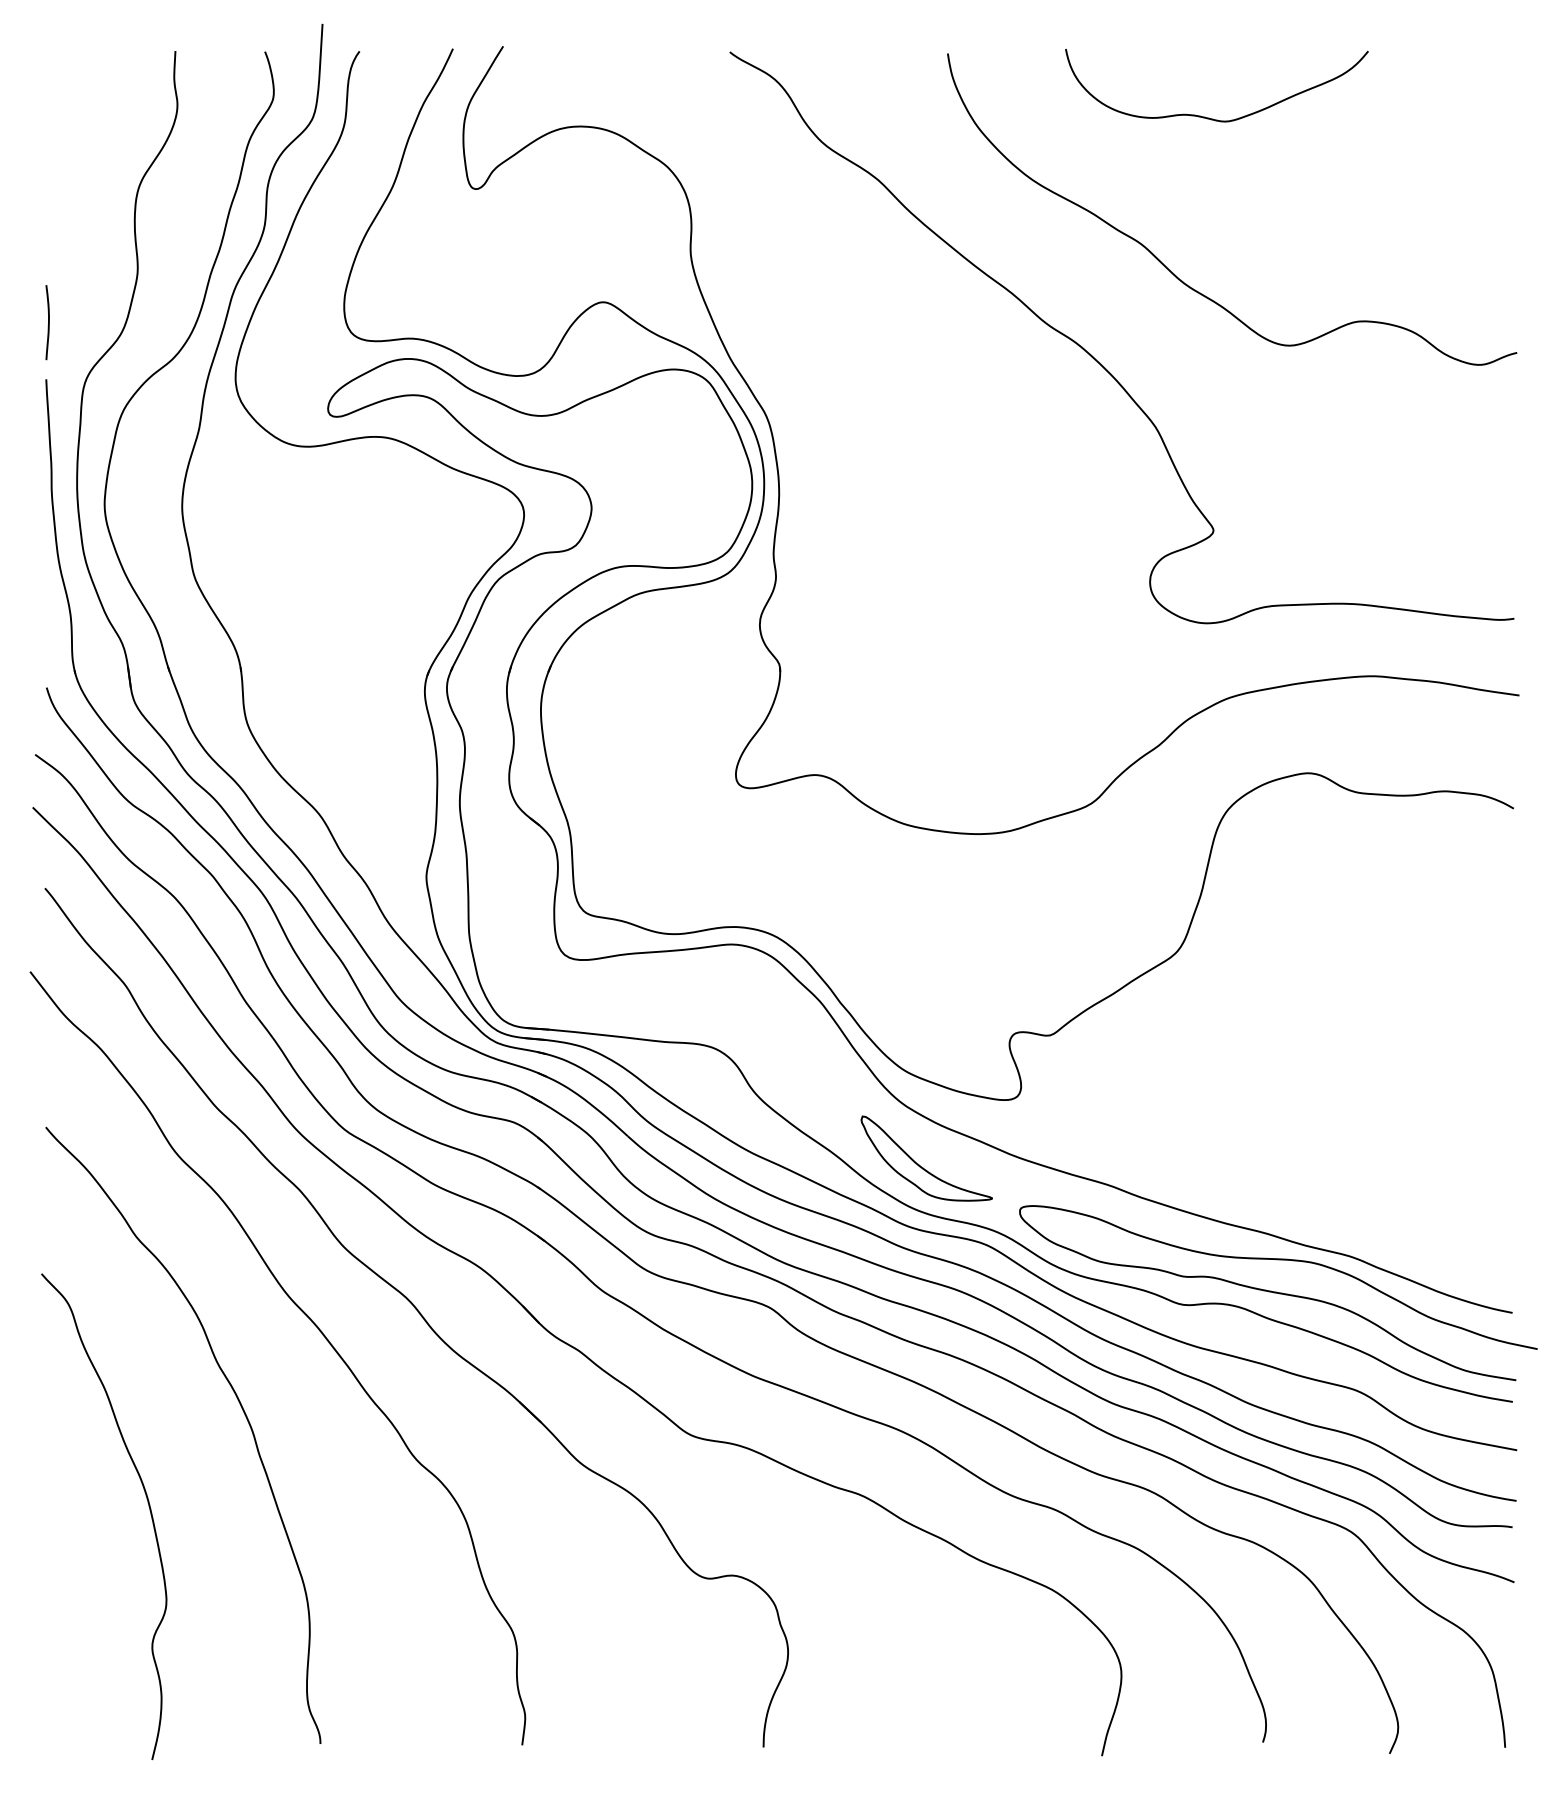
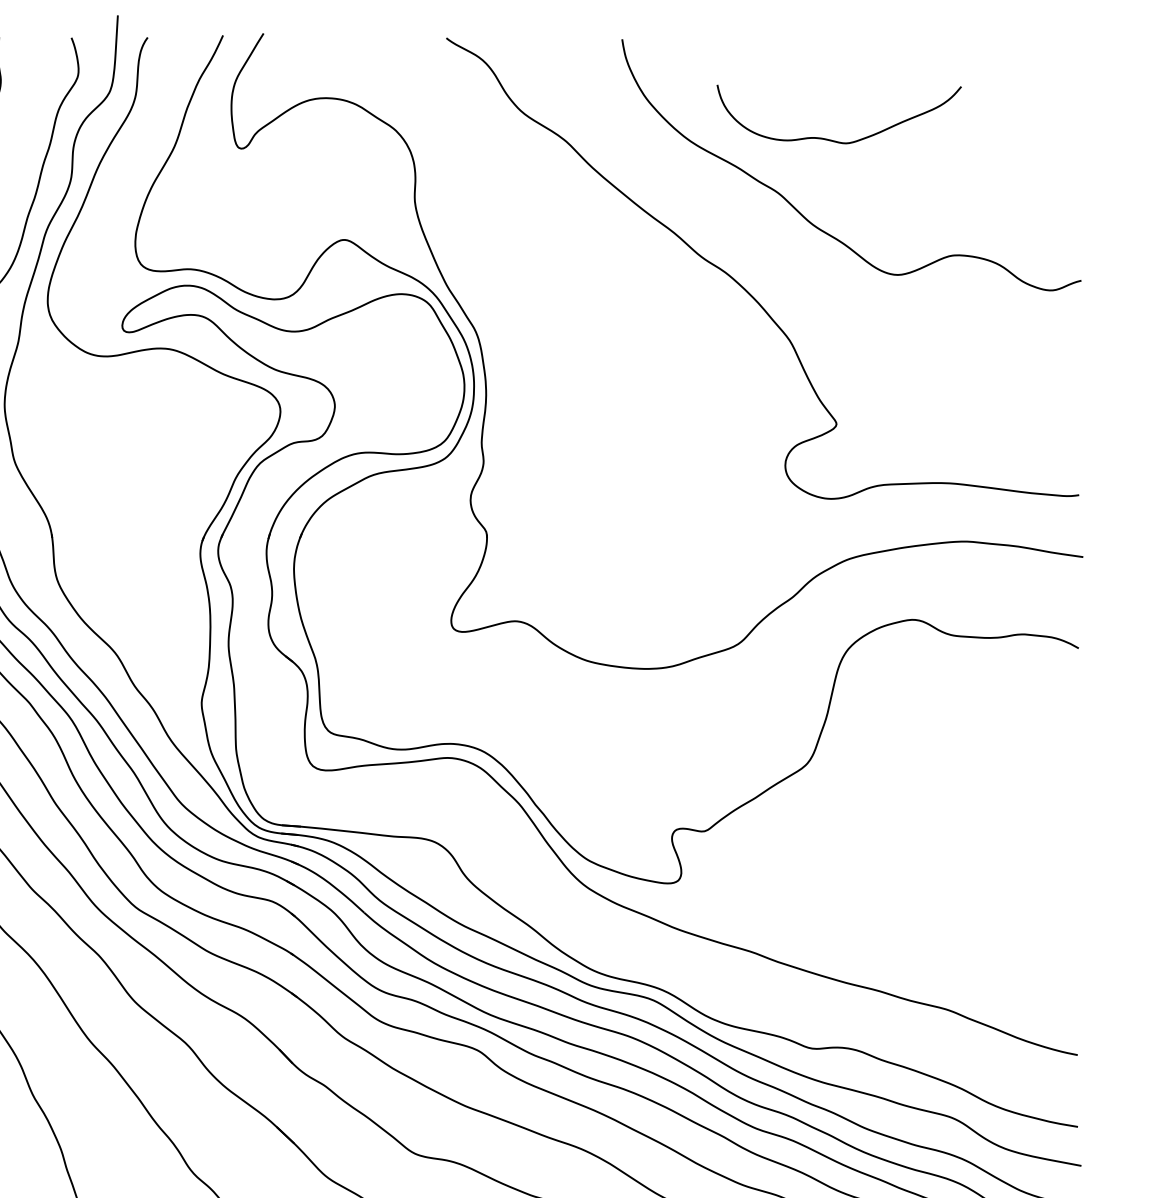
curve: (1209, 117) -> (833, 140), moved
part: (919, 1164) -> (599, 935), removed
curve: (1278, 1293) -> (888, 1039), removed

